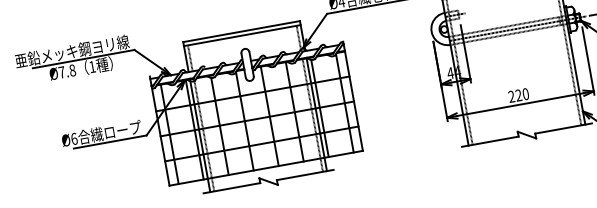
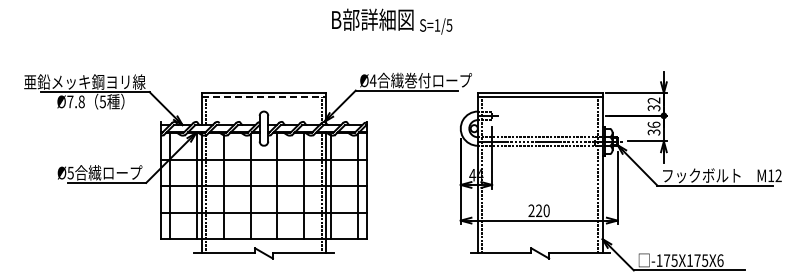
line: (242, 35) -> (264, 97), solid -> dashed
text: (92, 66) -> (102, 101), 1 -> 5
text: (74, 138) -> (70, 172), Ø6 -> Ø5

